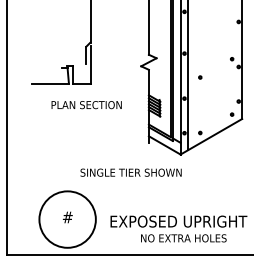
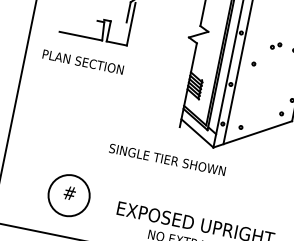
part: (215, 58) -> (275, 45), added
text: (86, 105) -> (82, 62), moved
text: (130, 172) -> (166, 159), moved
circle: (67, 219) -> (68, 195), size x0.62

